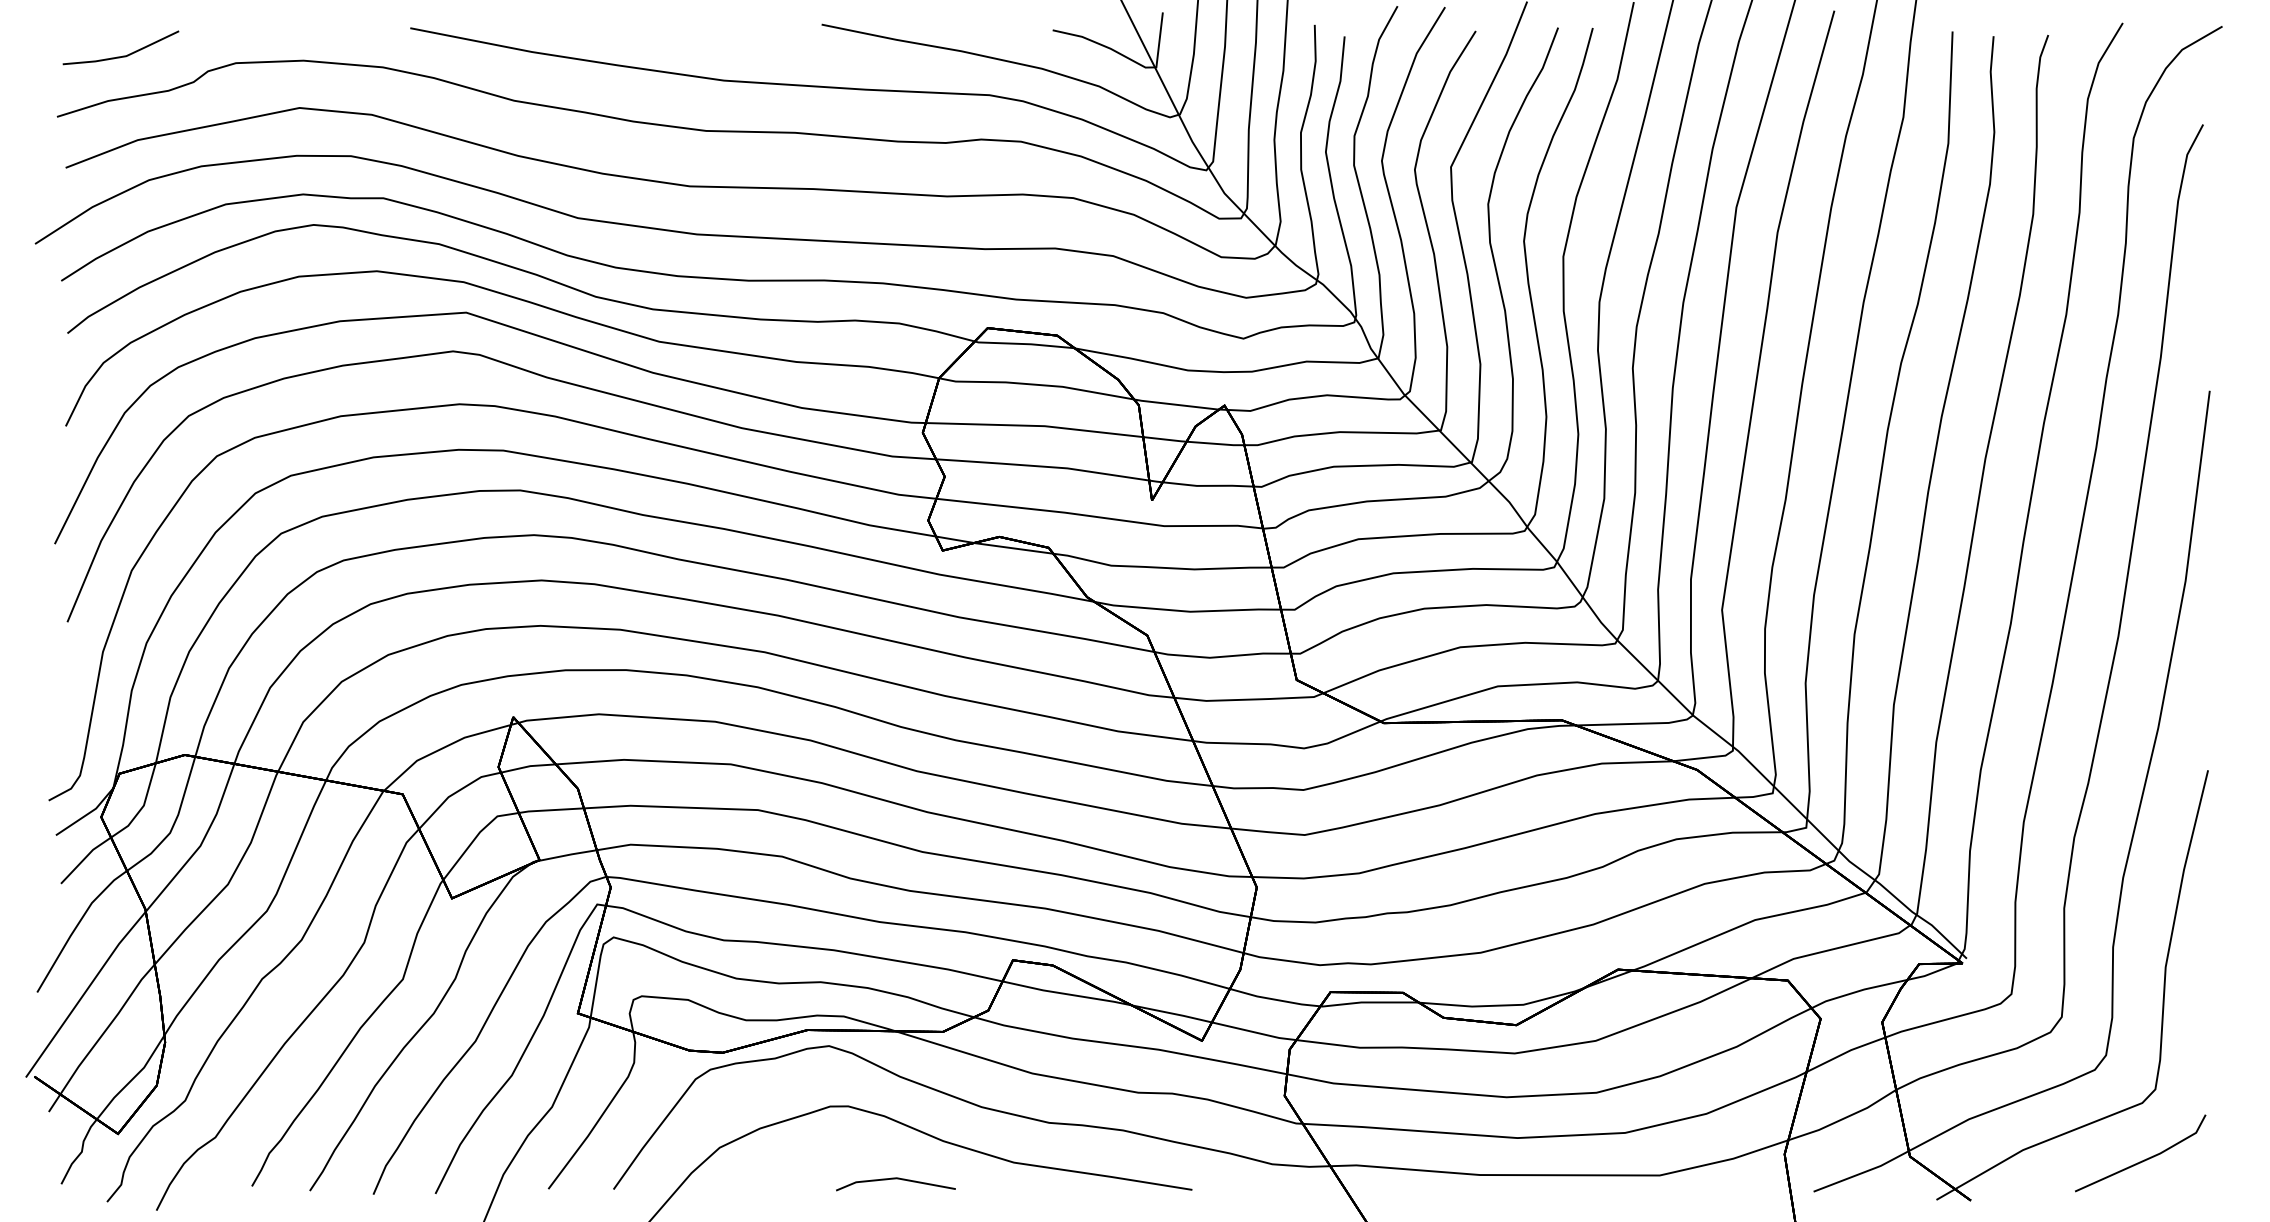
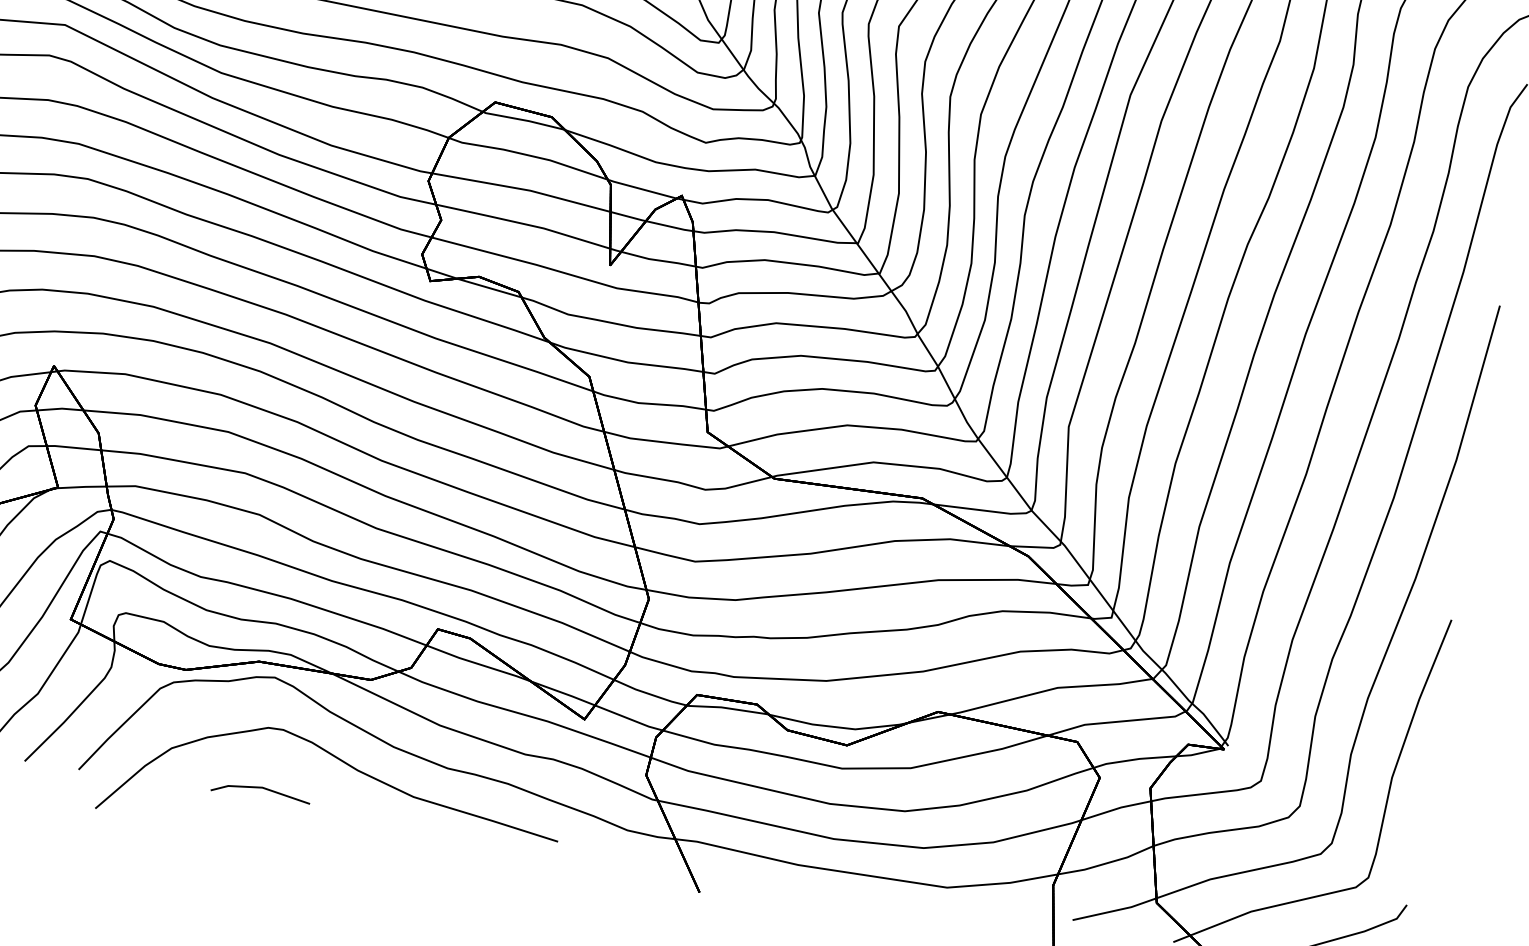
line: (895, 1179) -> (261, 788), moved

